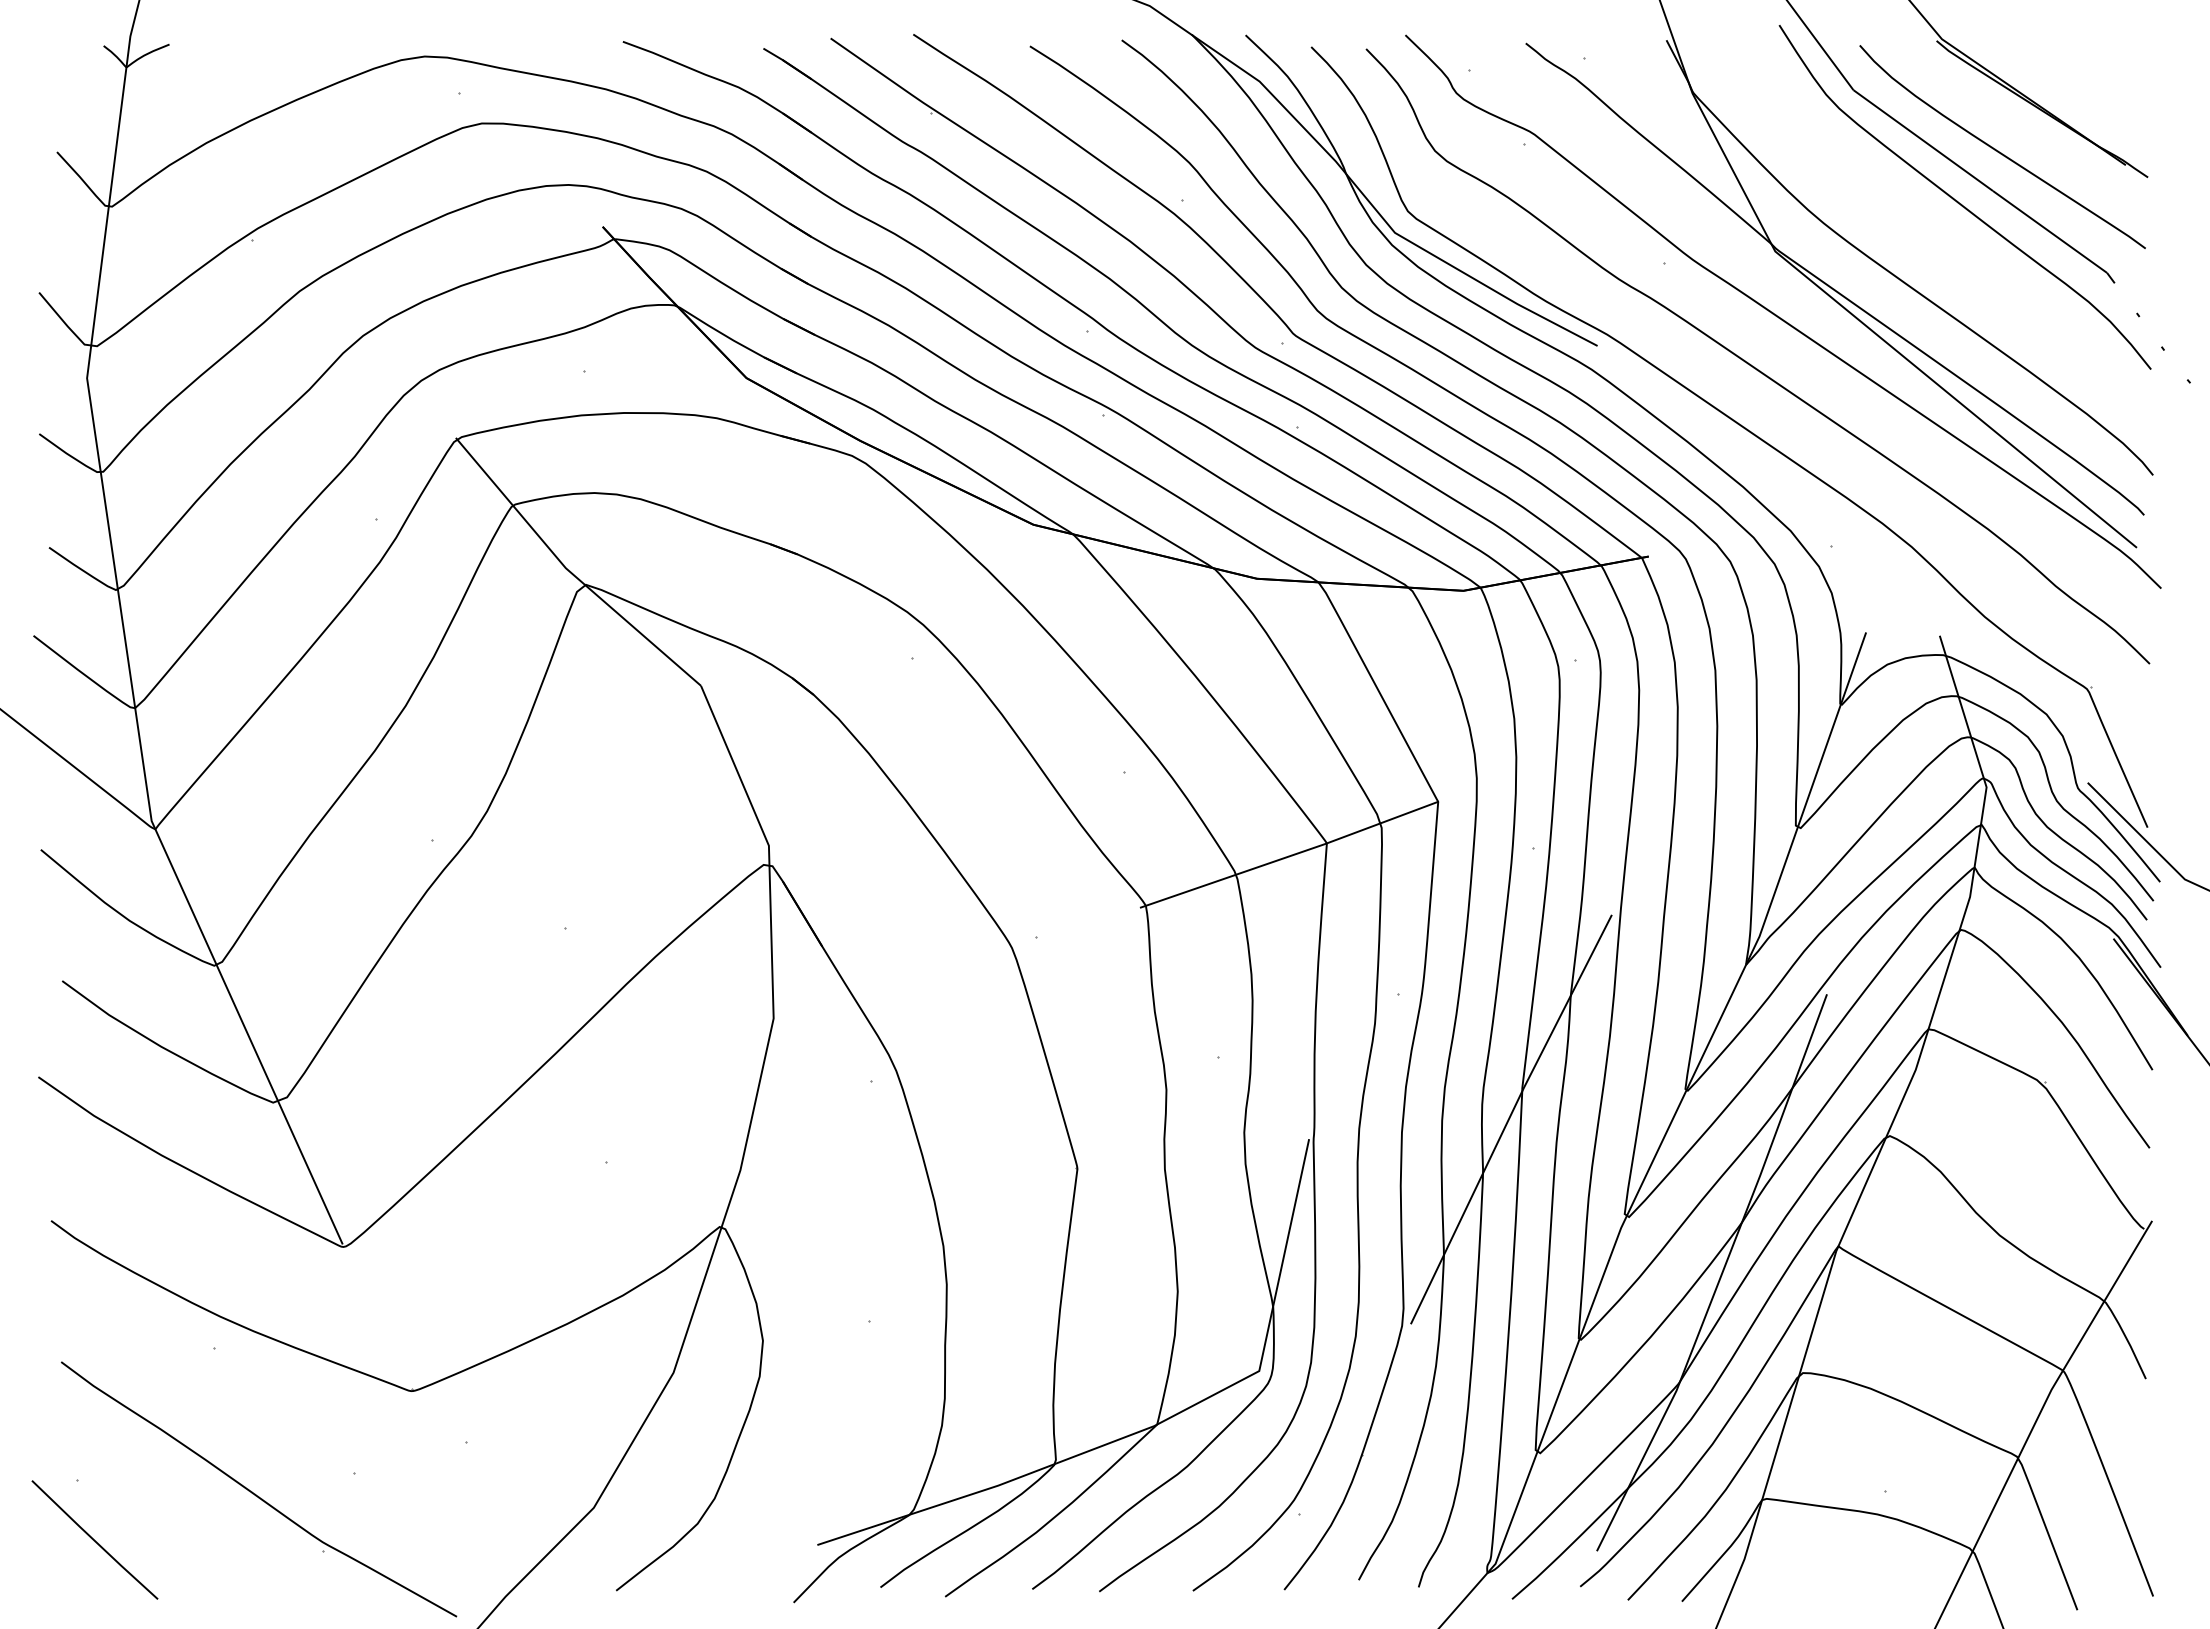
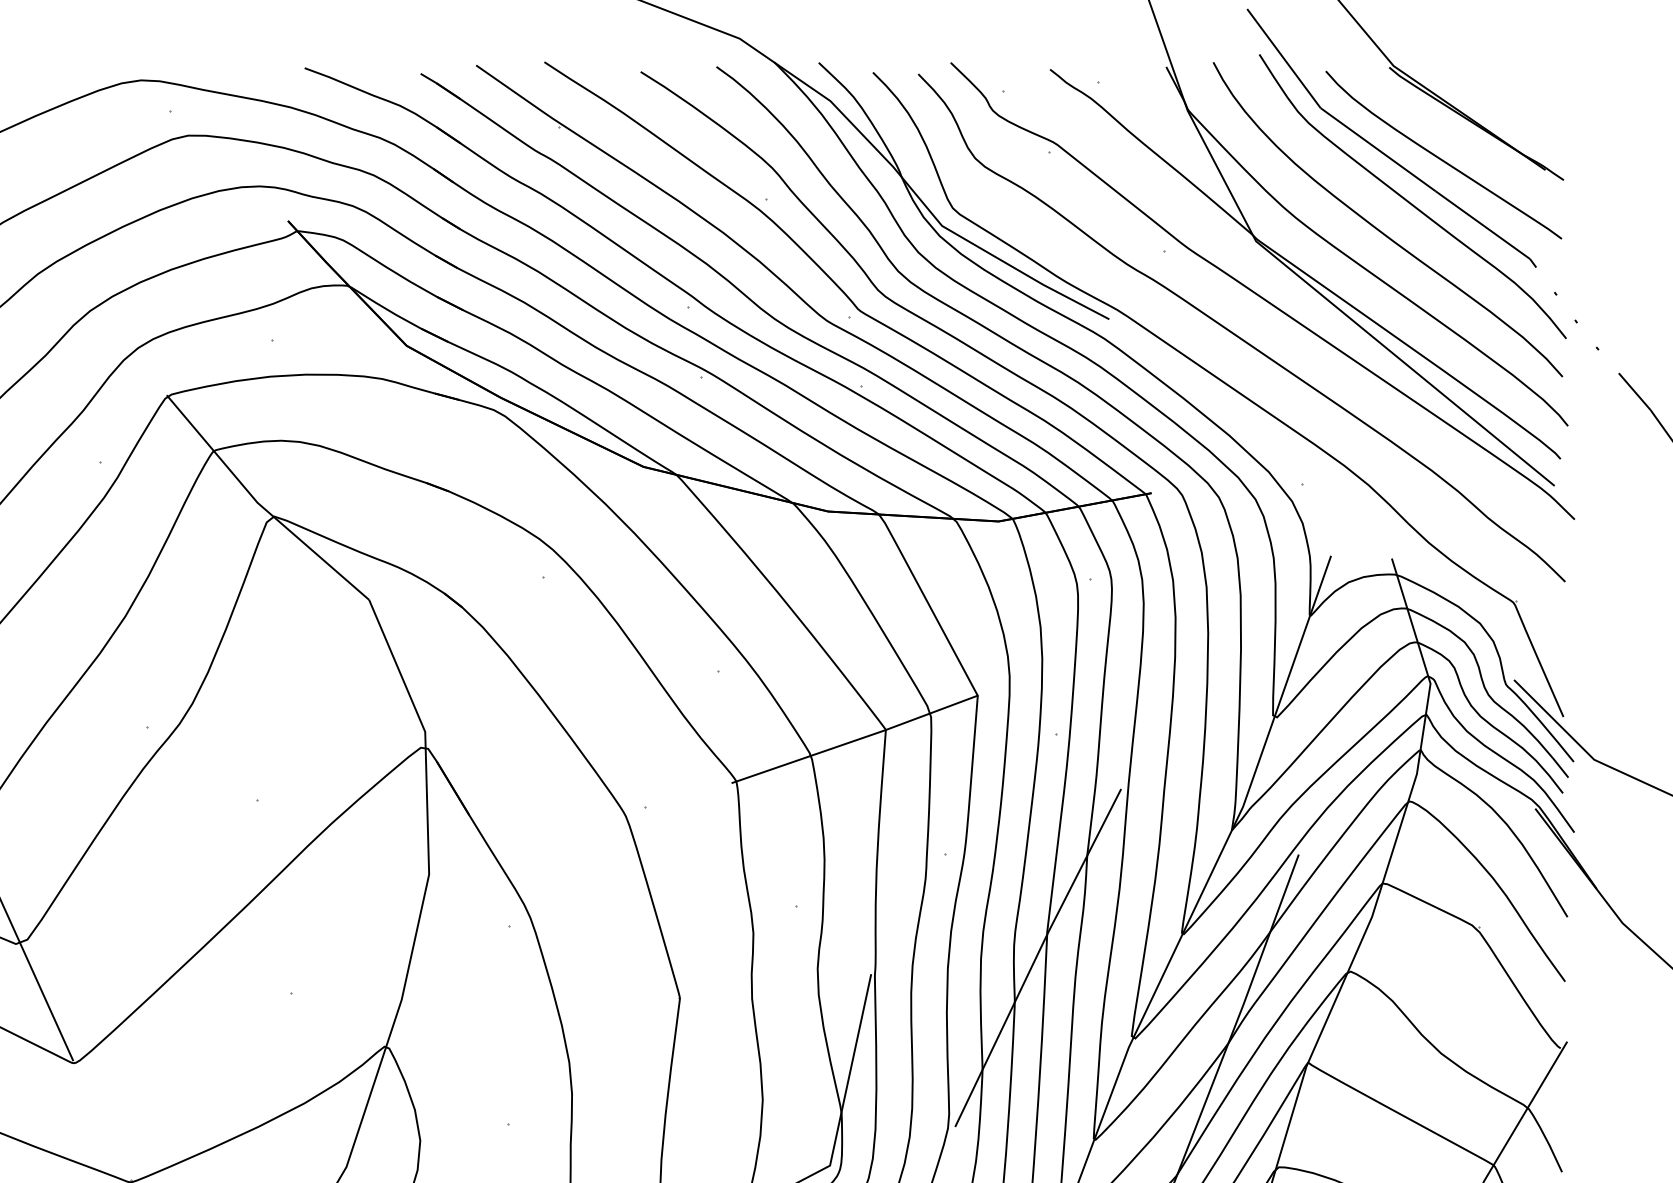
curve: (1926, 238) -> (1380, 230), added

